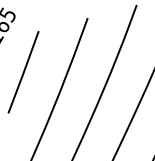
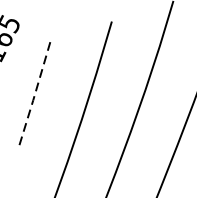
line: (23, 72) -> (34, 96), solid -> dashed

